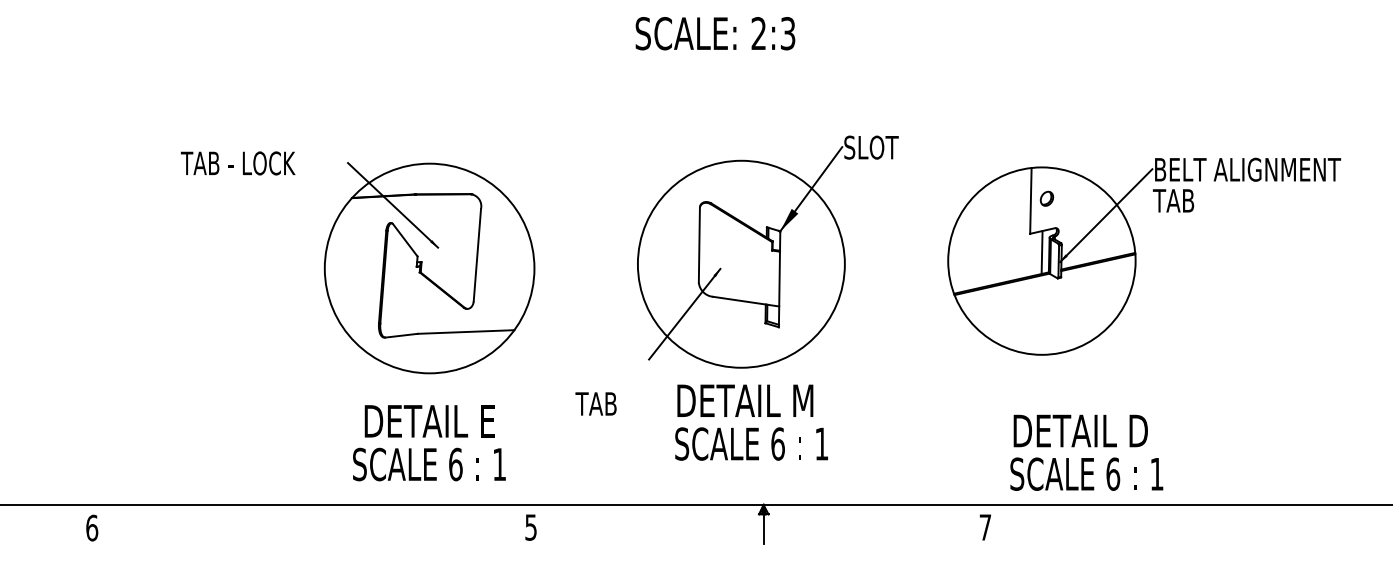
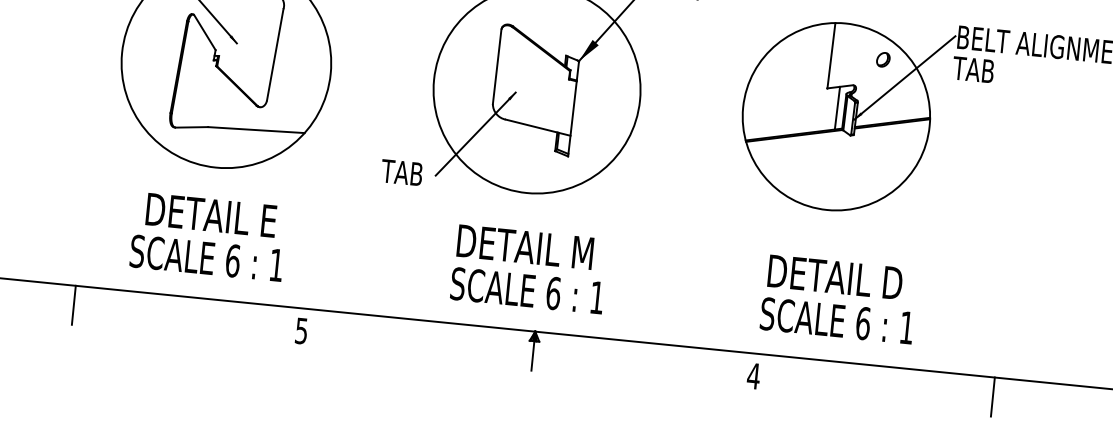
part: (1046, 198) -> (882, 59), moved
text: (595, 403) -> (401, 172), moved
text: (751, 422) -> (529, 269), moved
text: (1086, 452) -> (838, 299), moved
line: (301, 524) -> (73, 305), added
line: (1225, 524) -> (992, 397), added
text: (985, 527) -> (753, 376), 7 -> 4

